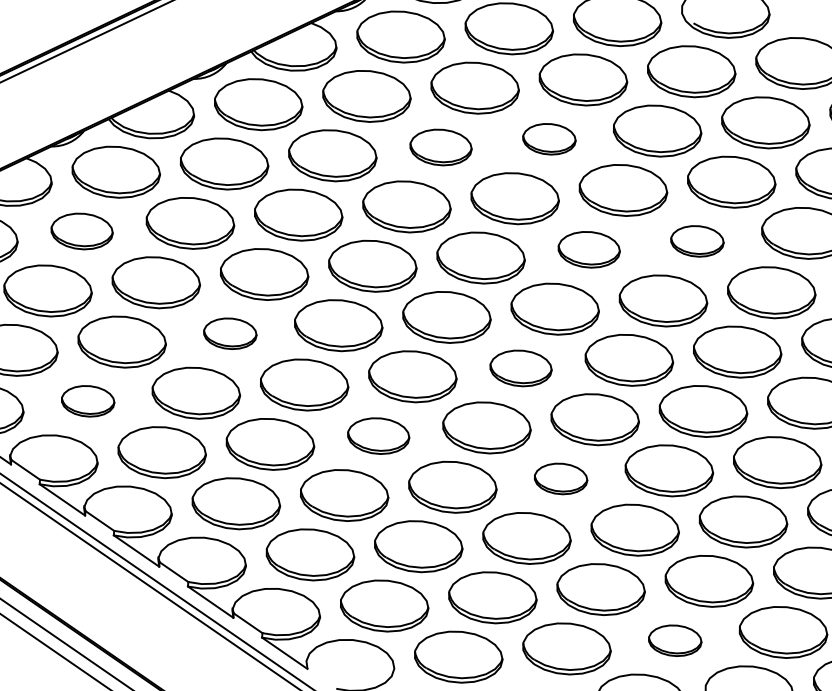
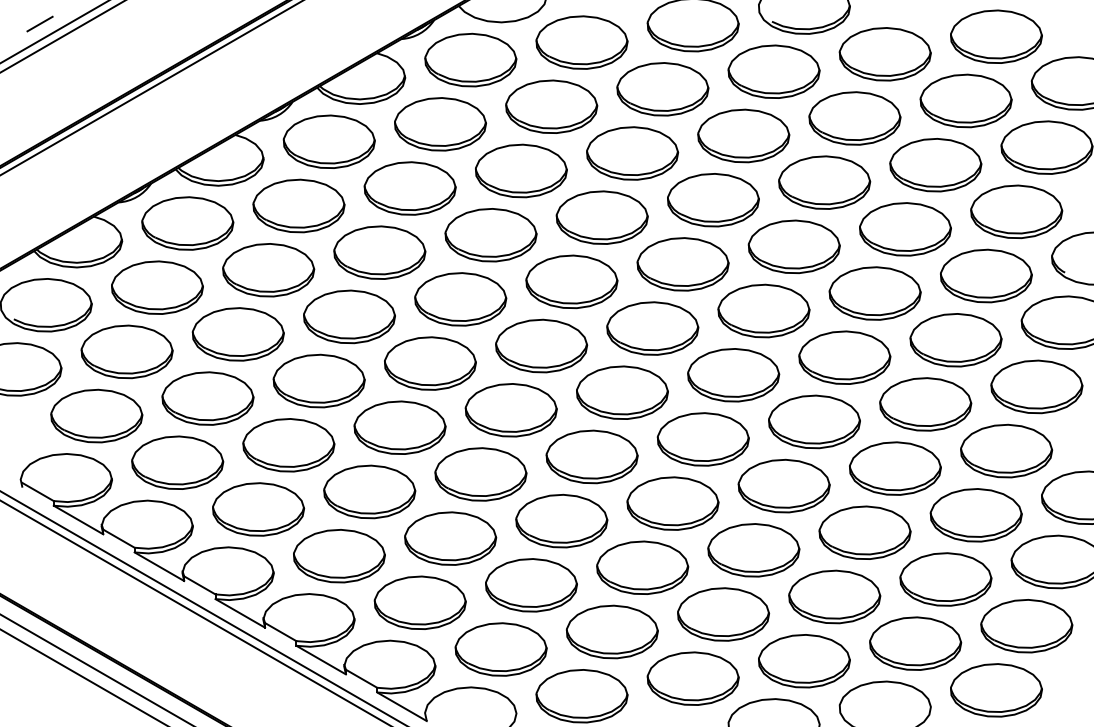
part: (549, 139) -> (632, 153), size x1.67
part: (441, 146) -> (521, 170), size x1.43
part: (82, 231) -> (157, 287), size x1.43
part: (696, 241) -> (793, 246), size x1.67
part: (588, 249) -> (682, 264), size x1.43
part: (229, 333) -> (318, 380), size x1.67
part: (521, 368) -> (622, 392), size x1.43
part: (87, 401) -> (177, 462), size x1.67
part: (378, 436) -> (480, 474), size x1.43
part: (560, 478) -> (672, 503), size x1.67
part: (675, 640) -> (804, 661), size x1.67

